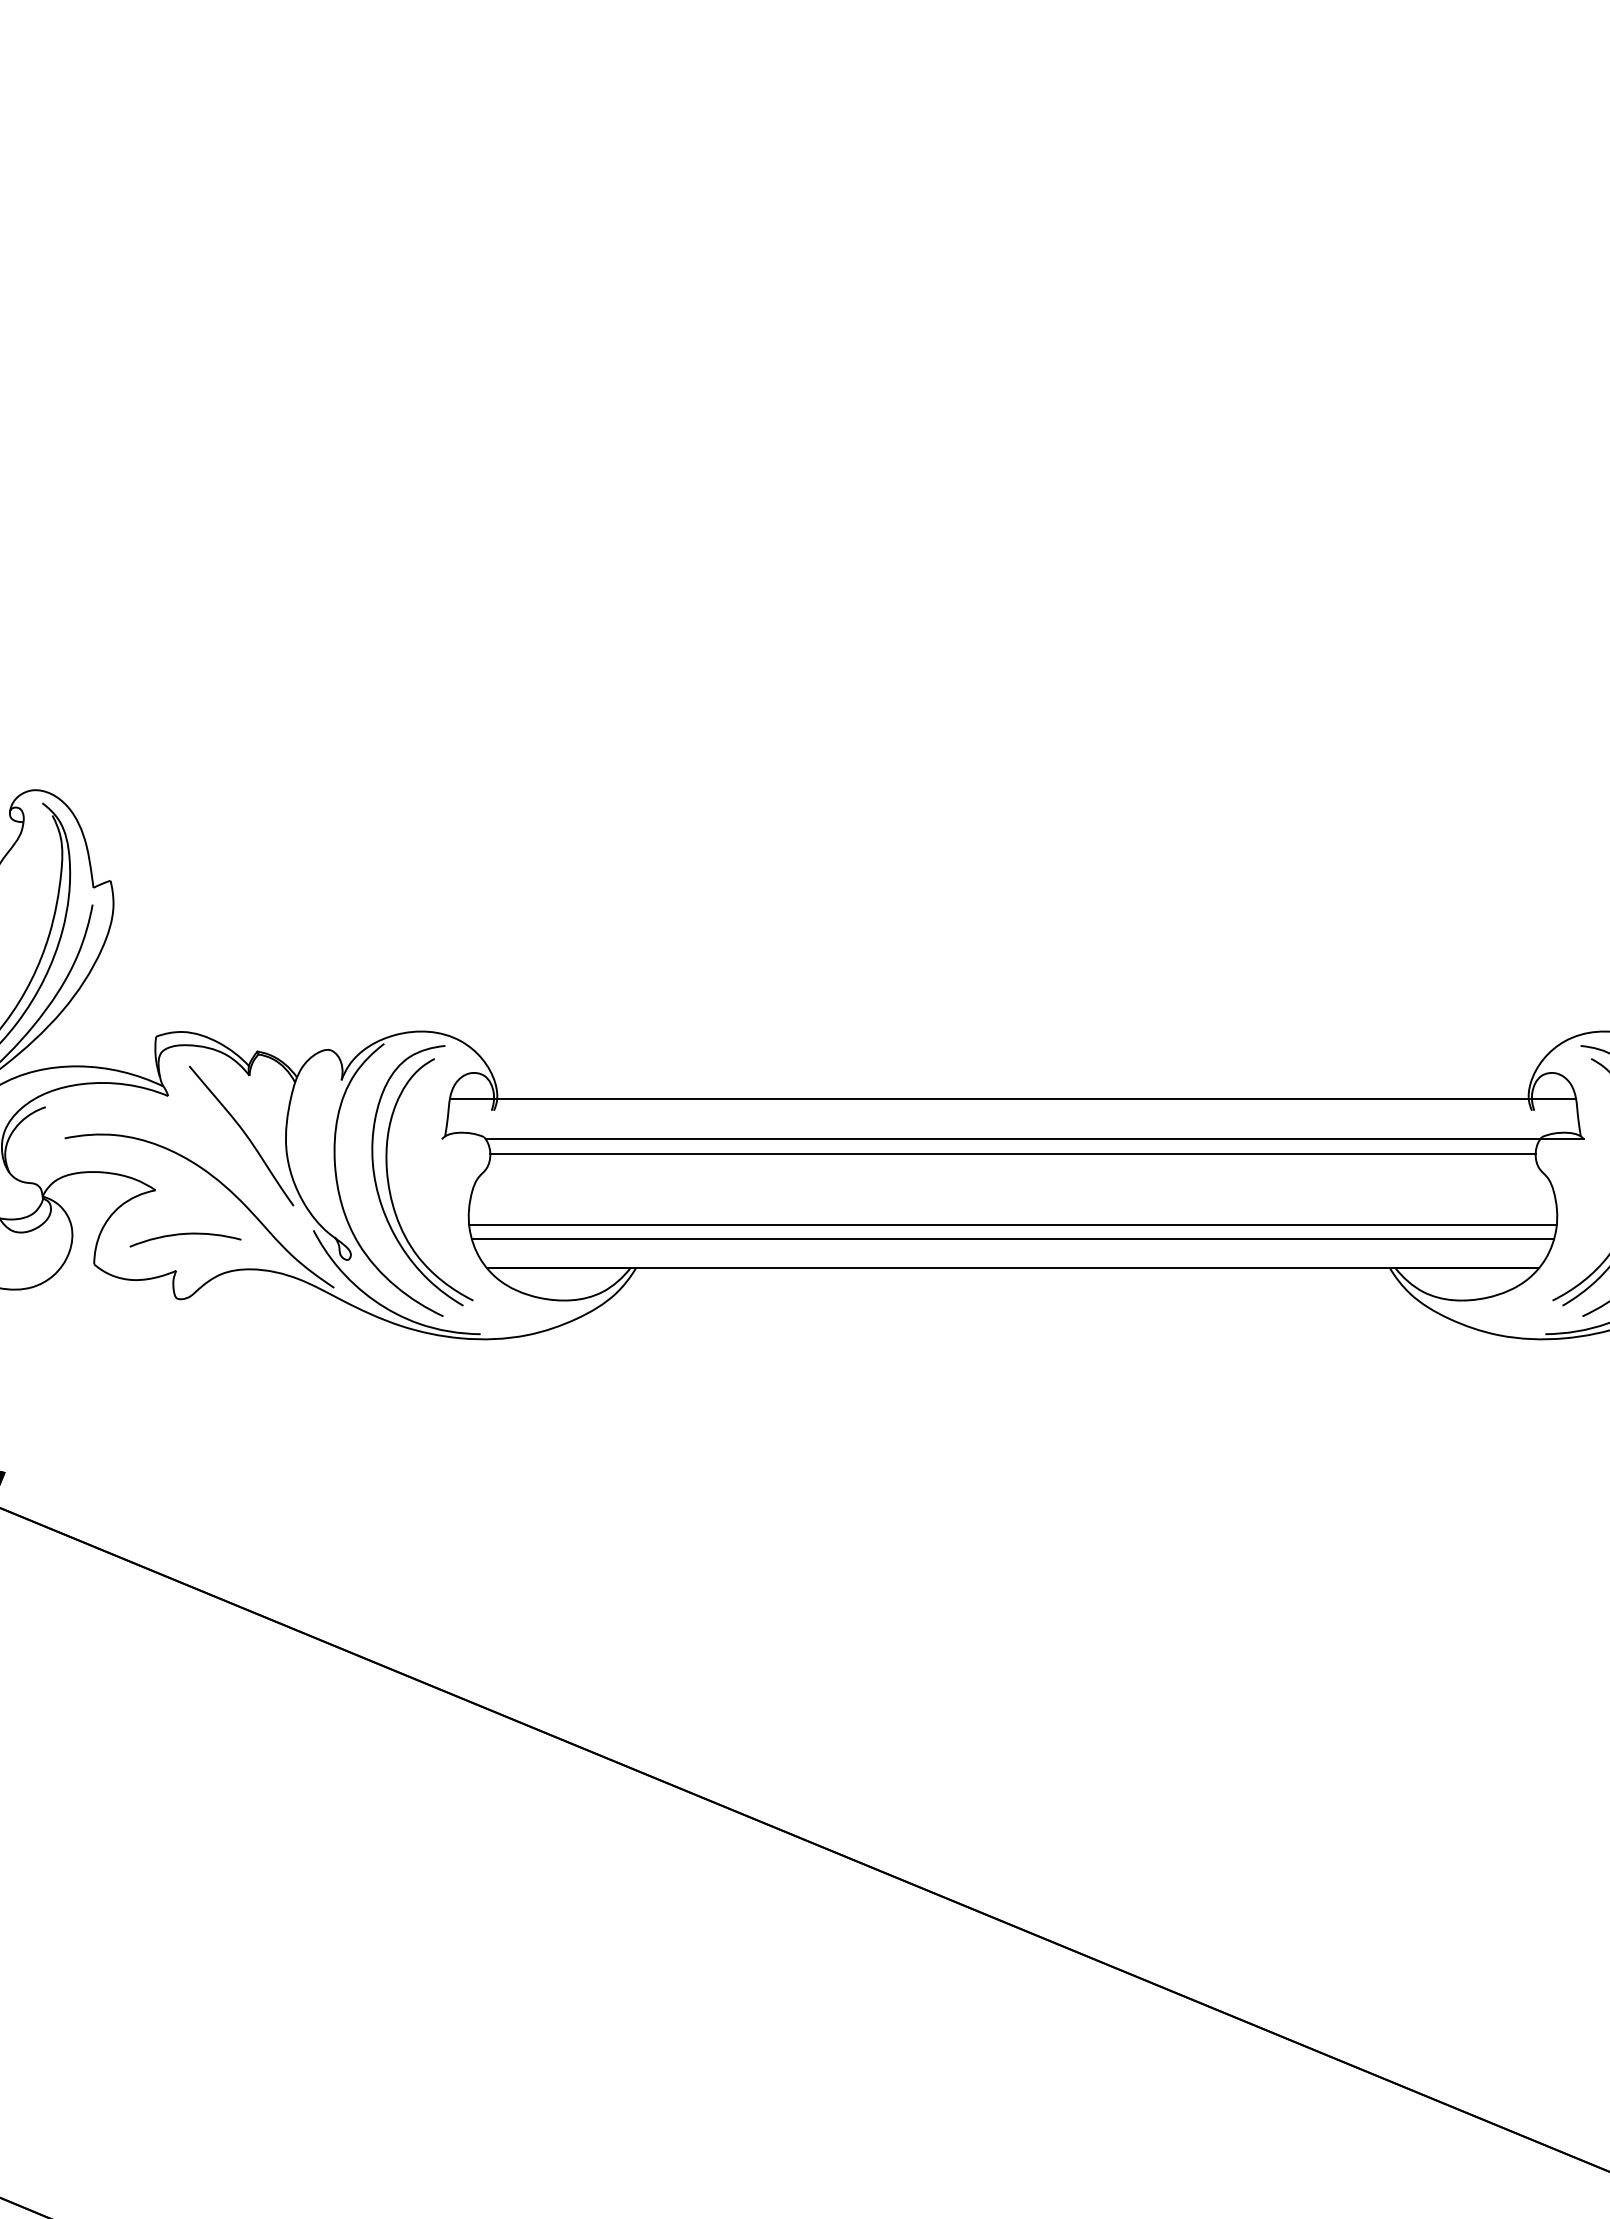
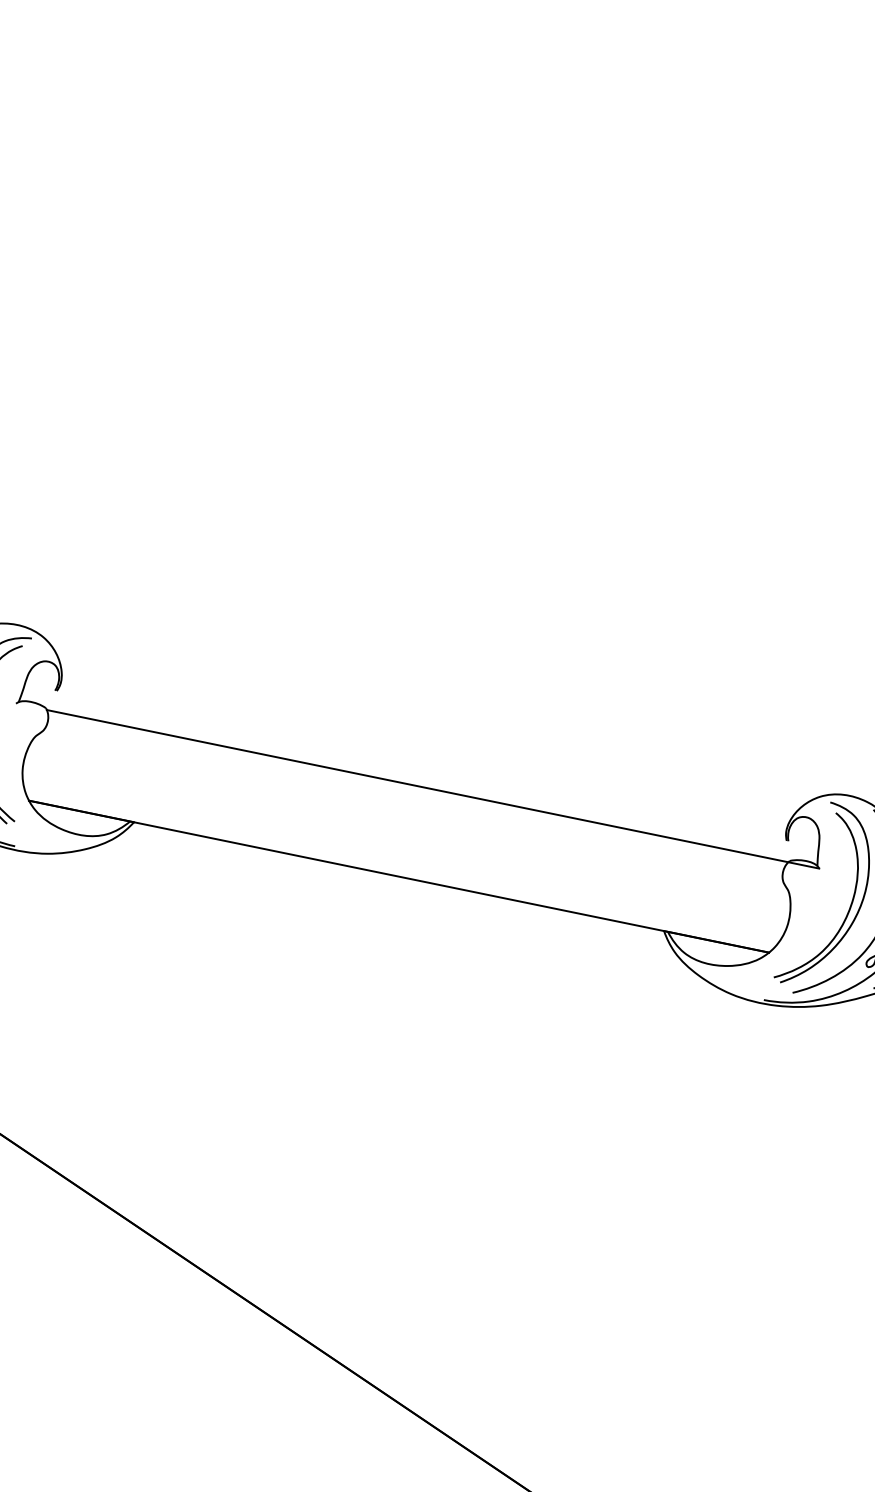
line: (1012, 1098) -> (423, 757), removed
line: (1012, 1153) -> (415, 796), removed
line: (1012, 1225) -> (404, 846), removed
line: (1012, 1239) -> (402, 856), removed

